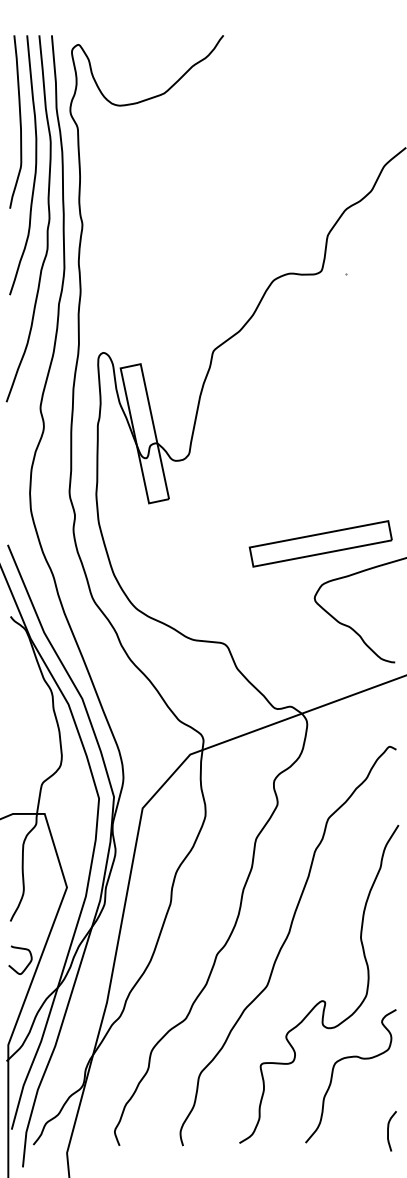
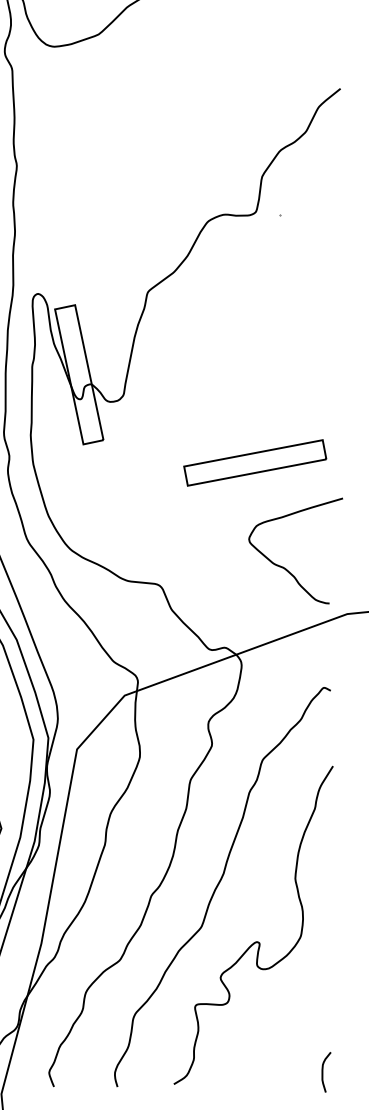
part: (320, 543) -> (254, 462), moved
curve: (333, 1073) -> (267, 1014), removed

